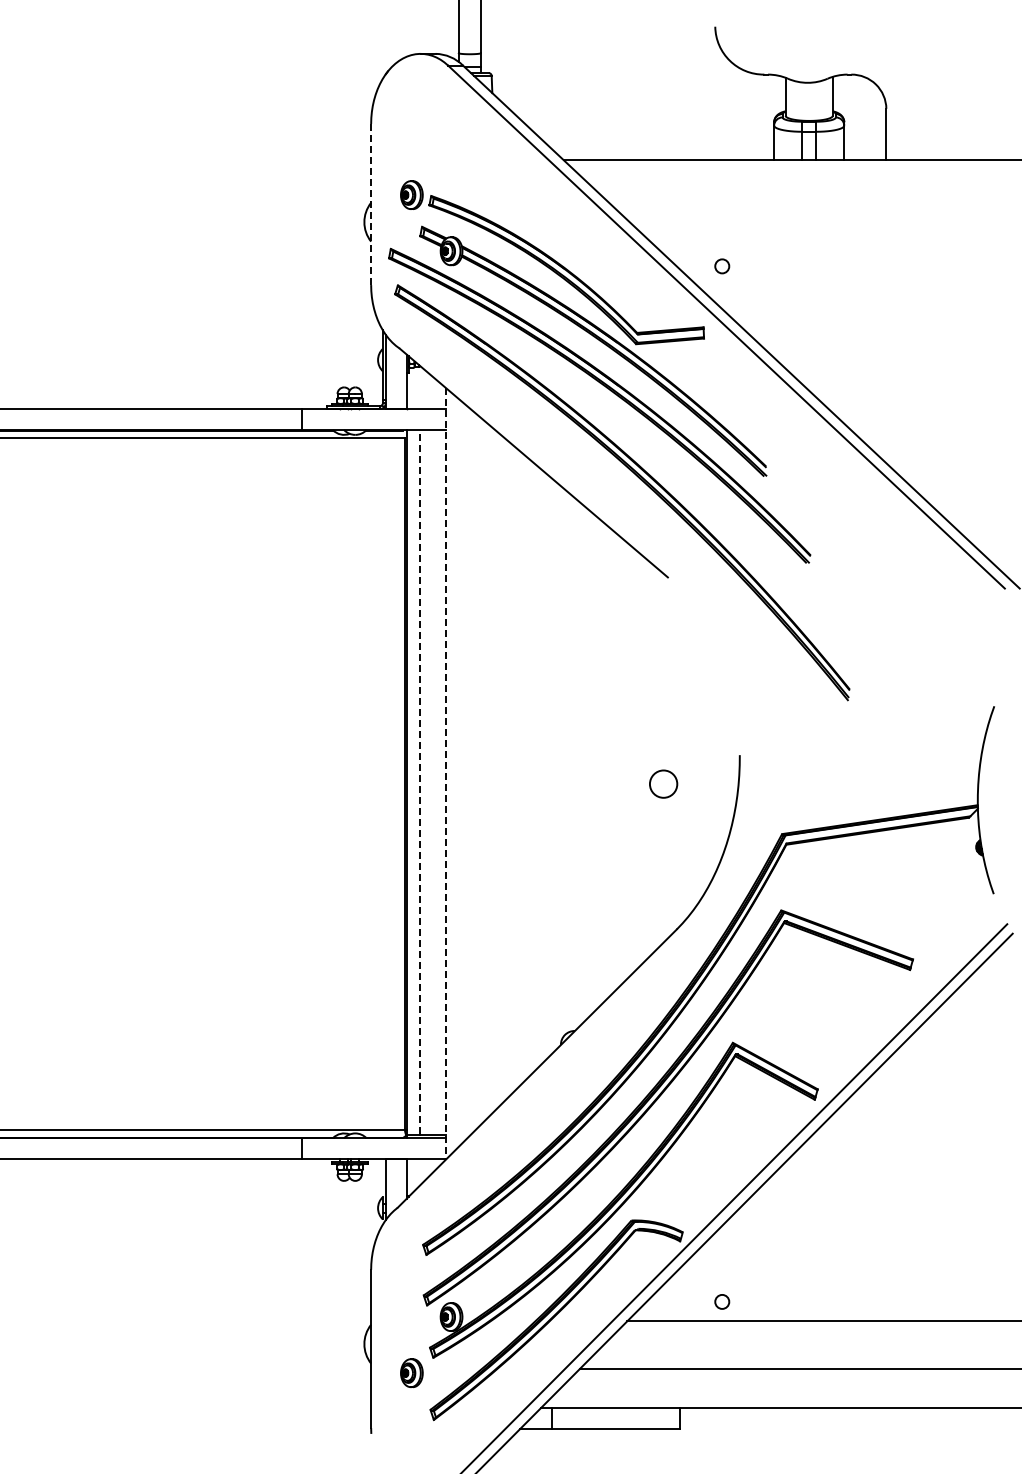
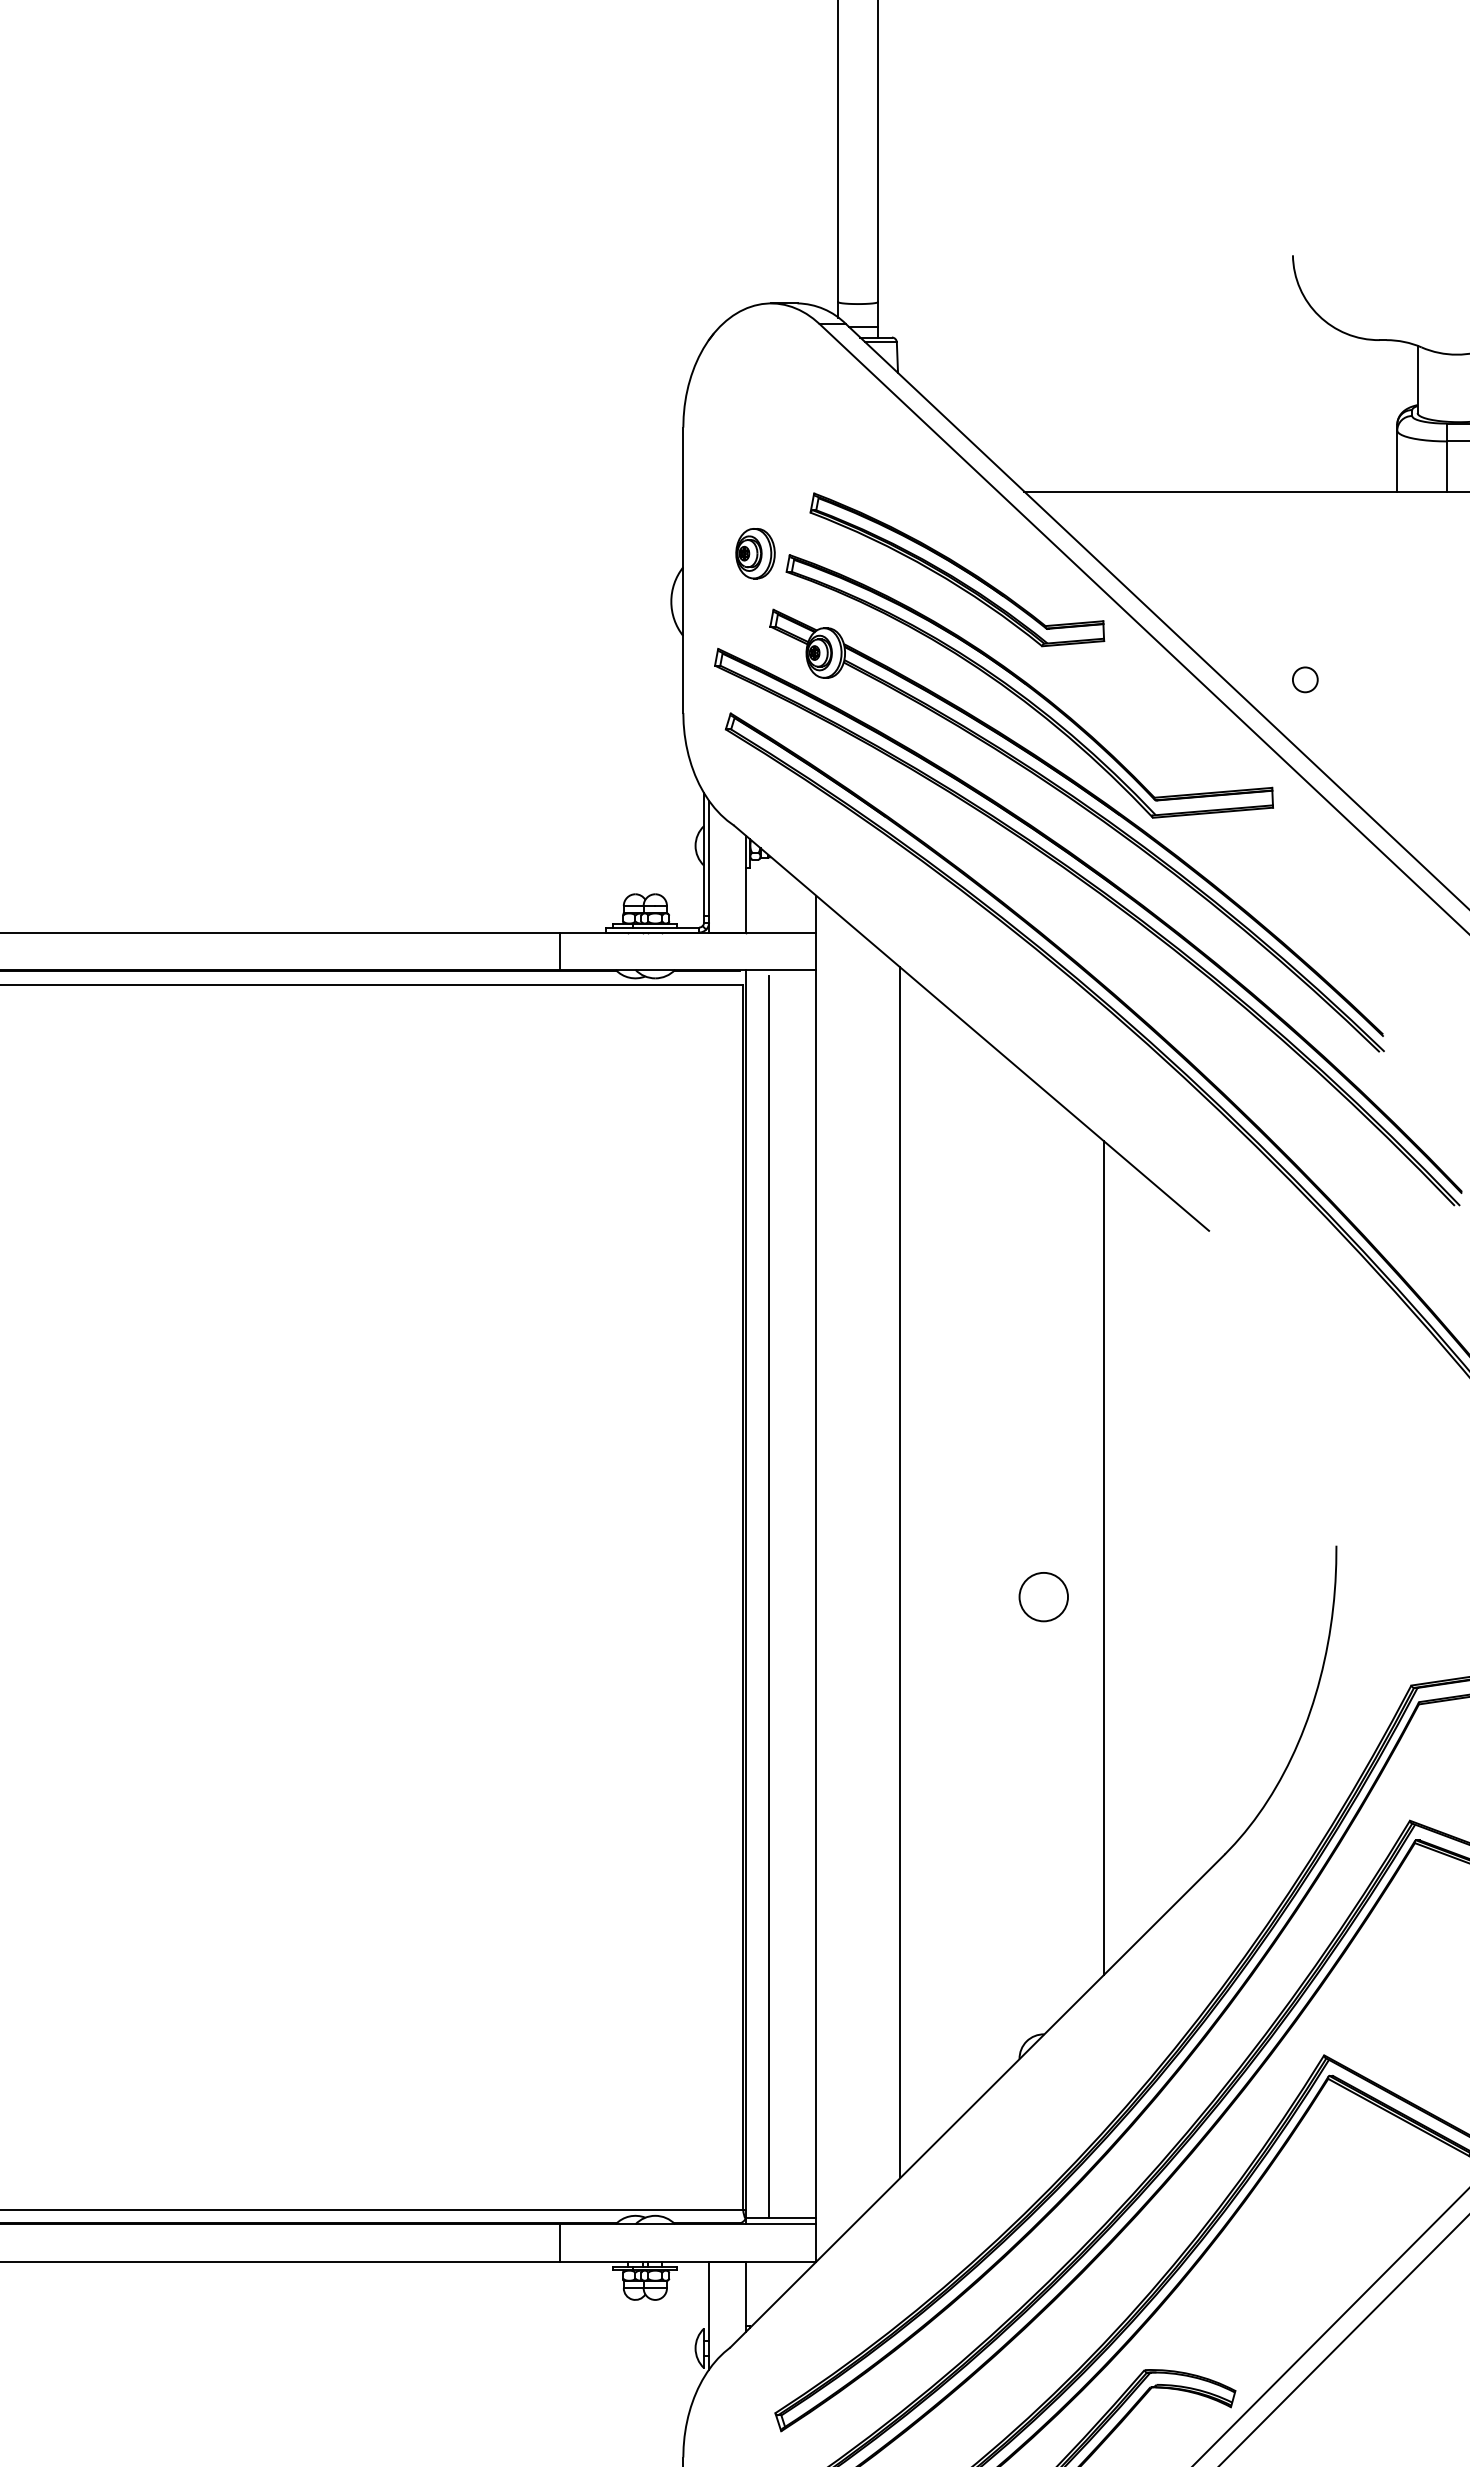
line: (371, 204) -> (683, 570), dashed -> solid
part: (525, 204) -> (956, 570), added
line: (608, 761) -> (1103, 1556), added
line: (493, 770) -> (900, 1572), added
line: (446, 773) -> (816, 1578), dashed -> solid
circle: (663, 783) -> (1043, 1595), moved
line: (419, 784) -> (768, 1597), dashed -> solid

